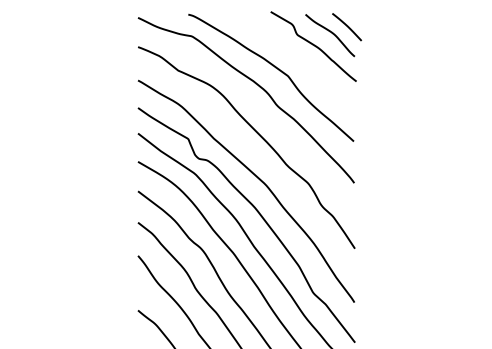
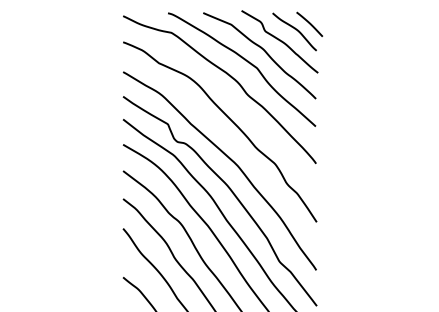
curve: (293, 55) -> (261, 49), added

